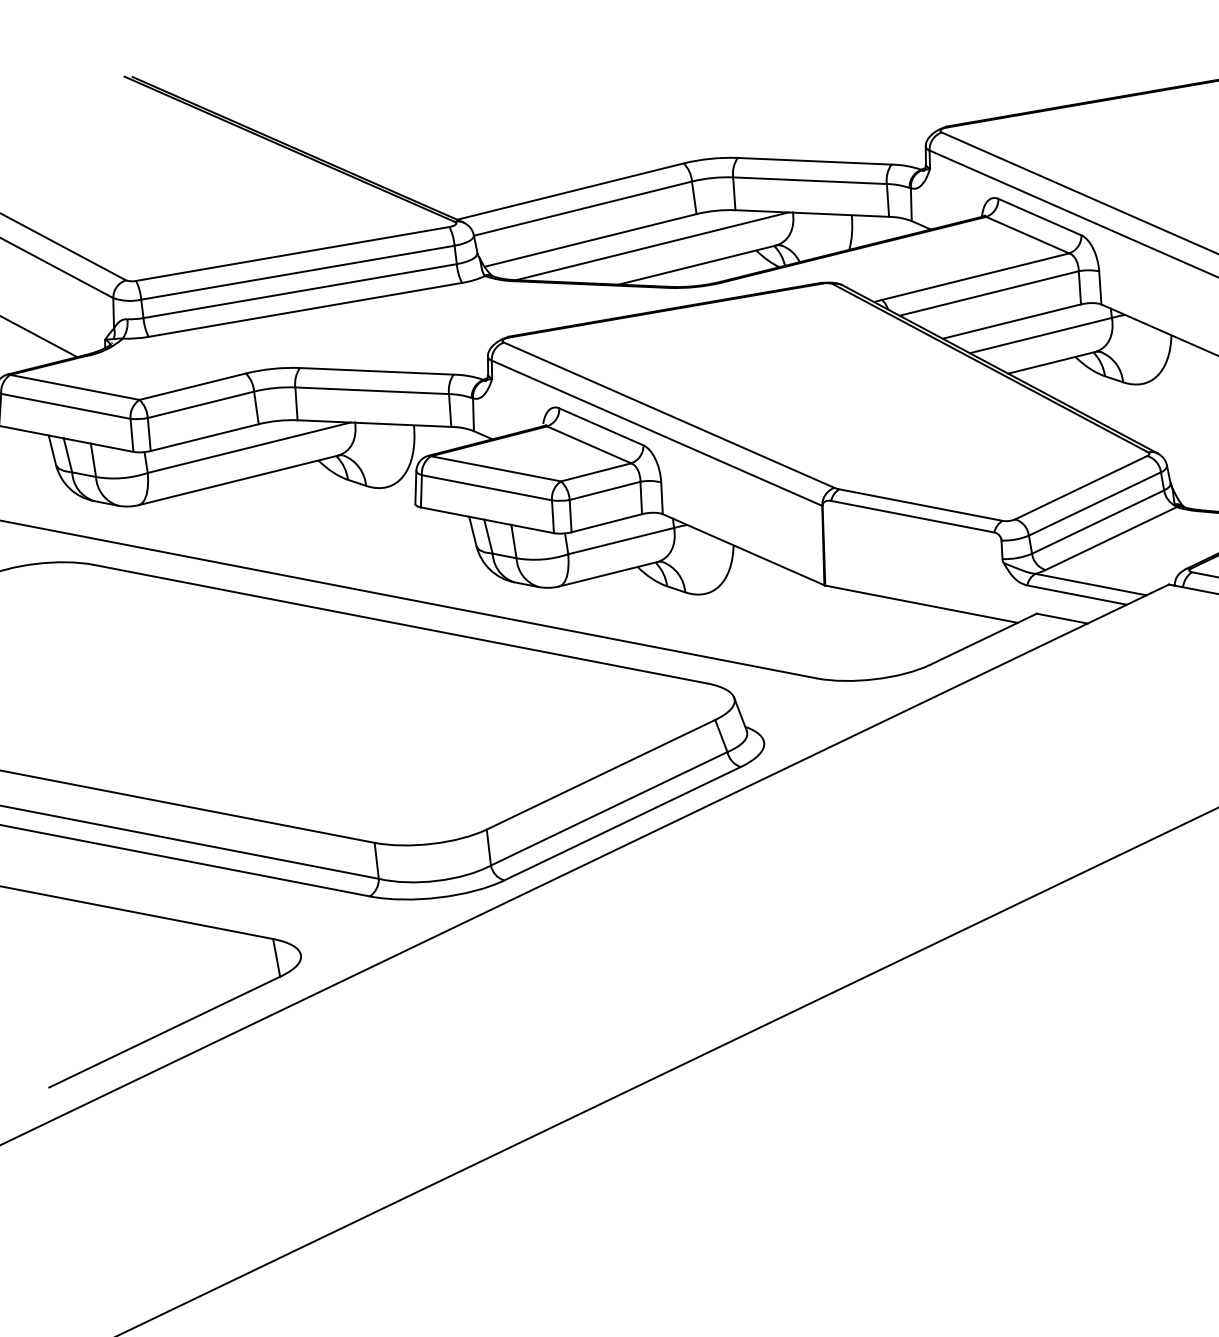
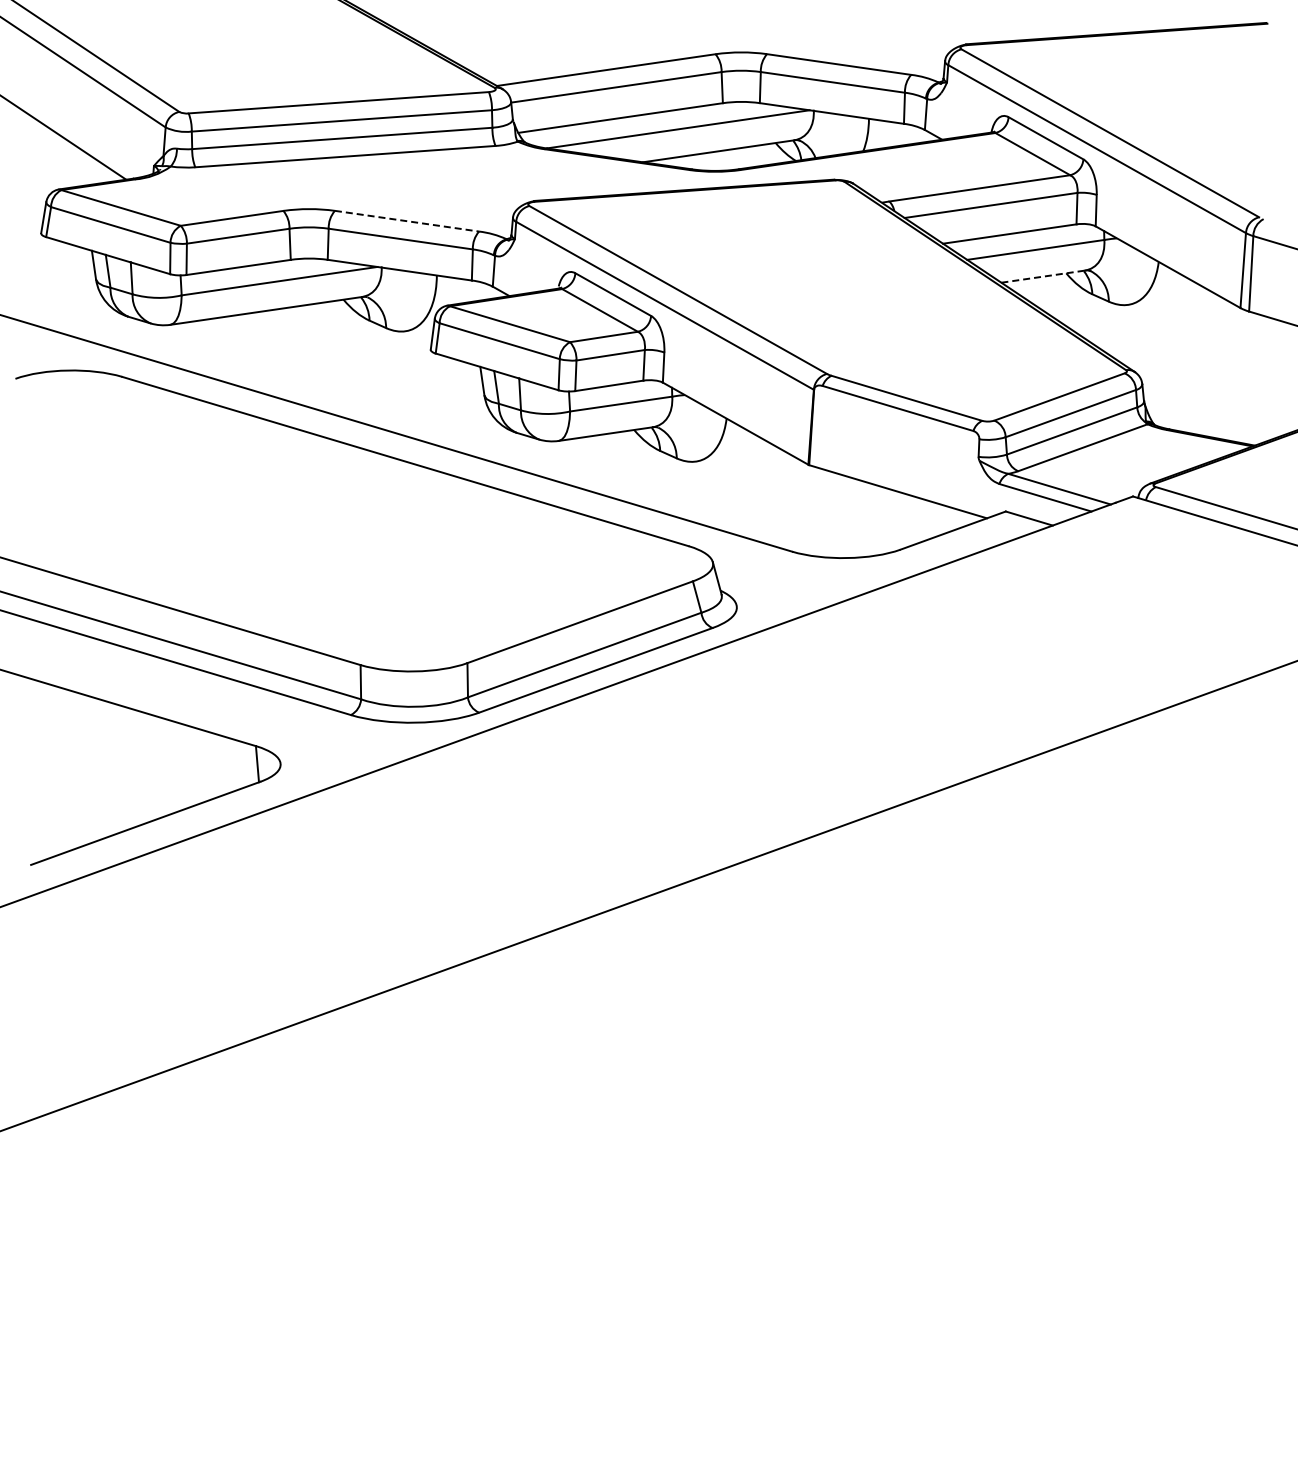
line: (1050, 362) -> (1042, 276), solid -> dashed
line: (377, 371) -> (407, 221), solid -> dashed

